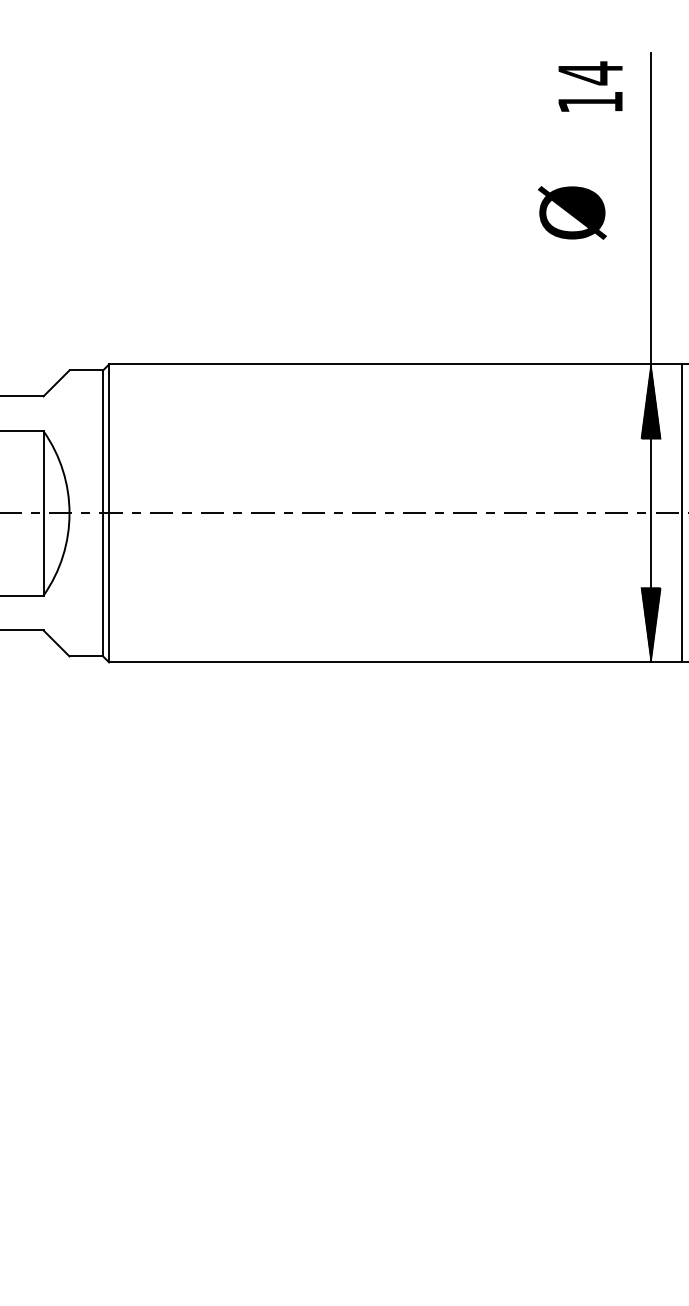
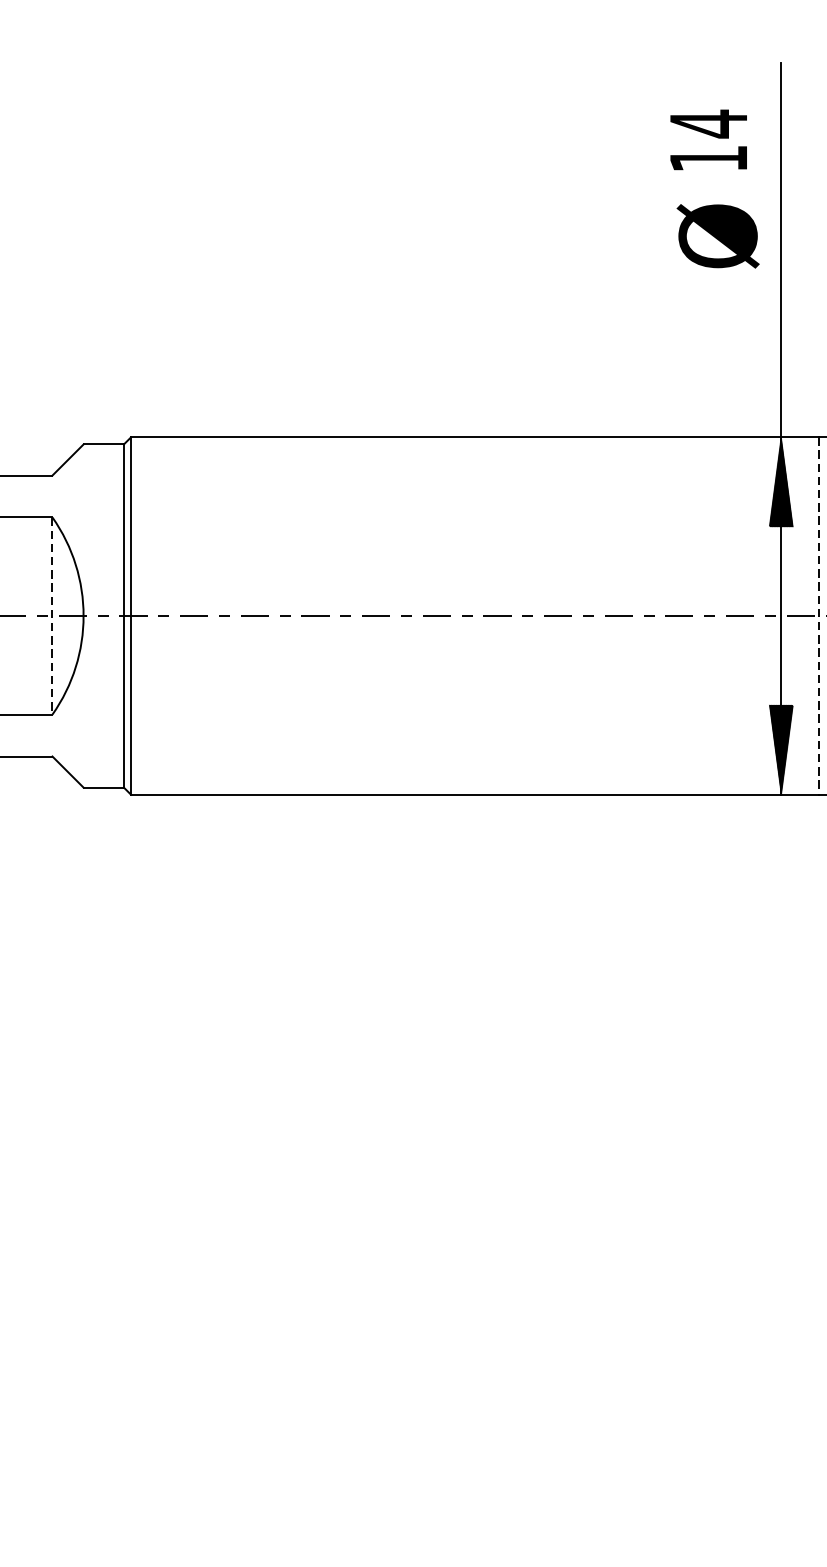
text: (590, 86) -> (708, 139), moved
text: (572, 212) -> (718, 235), moved
line: (43, 513) -> (52, 616), solid -> dashed
line: (682, 513) -> (819, 616), solid -> dashed

